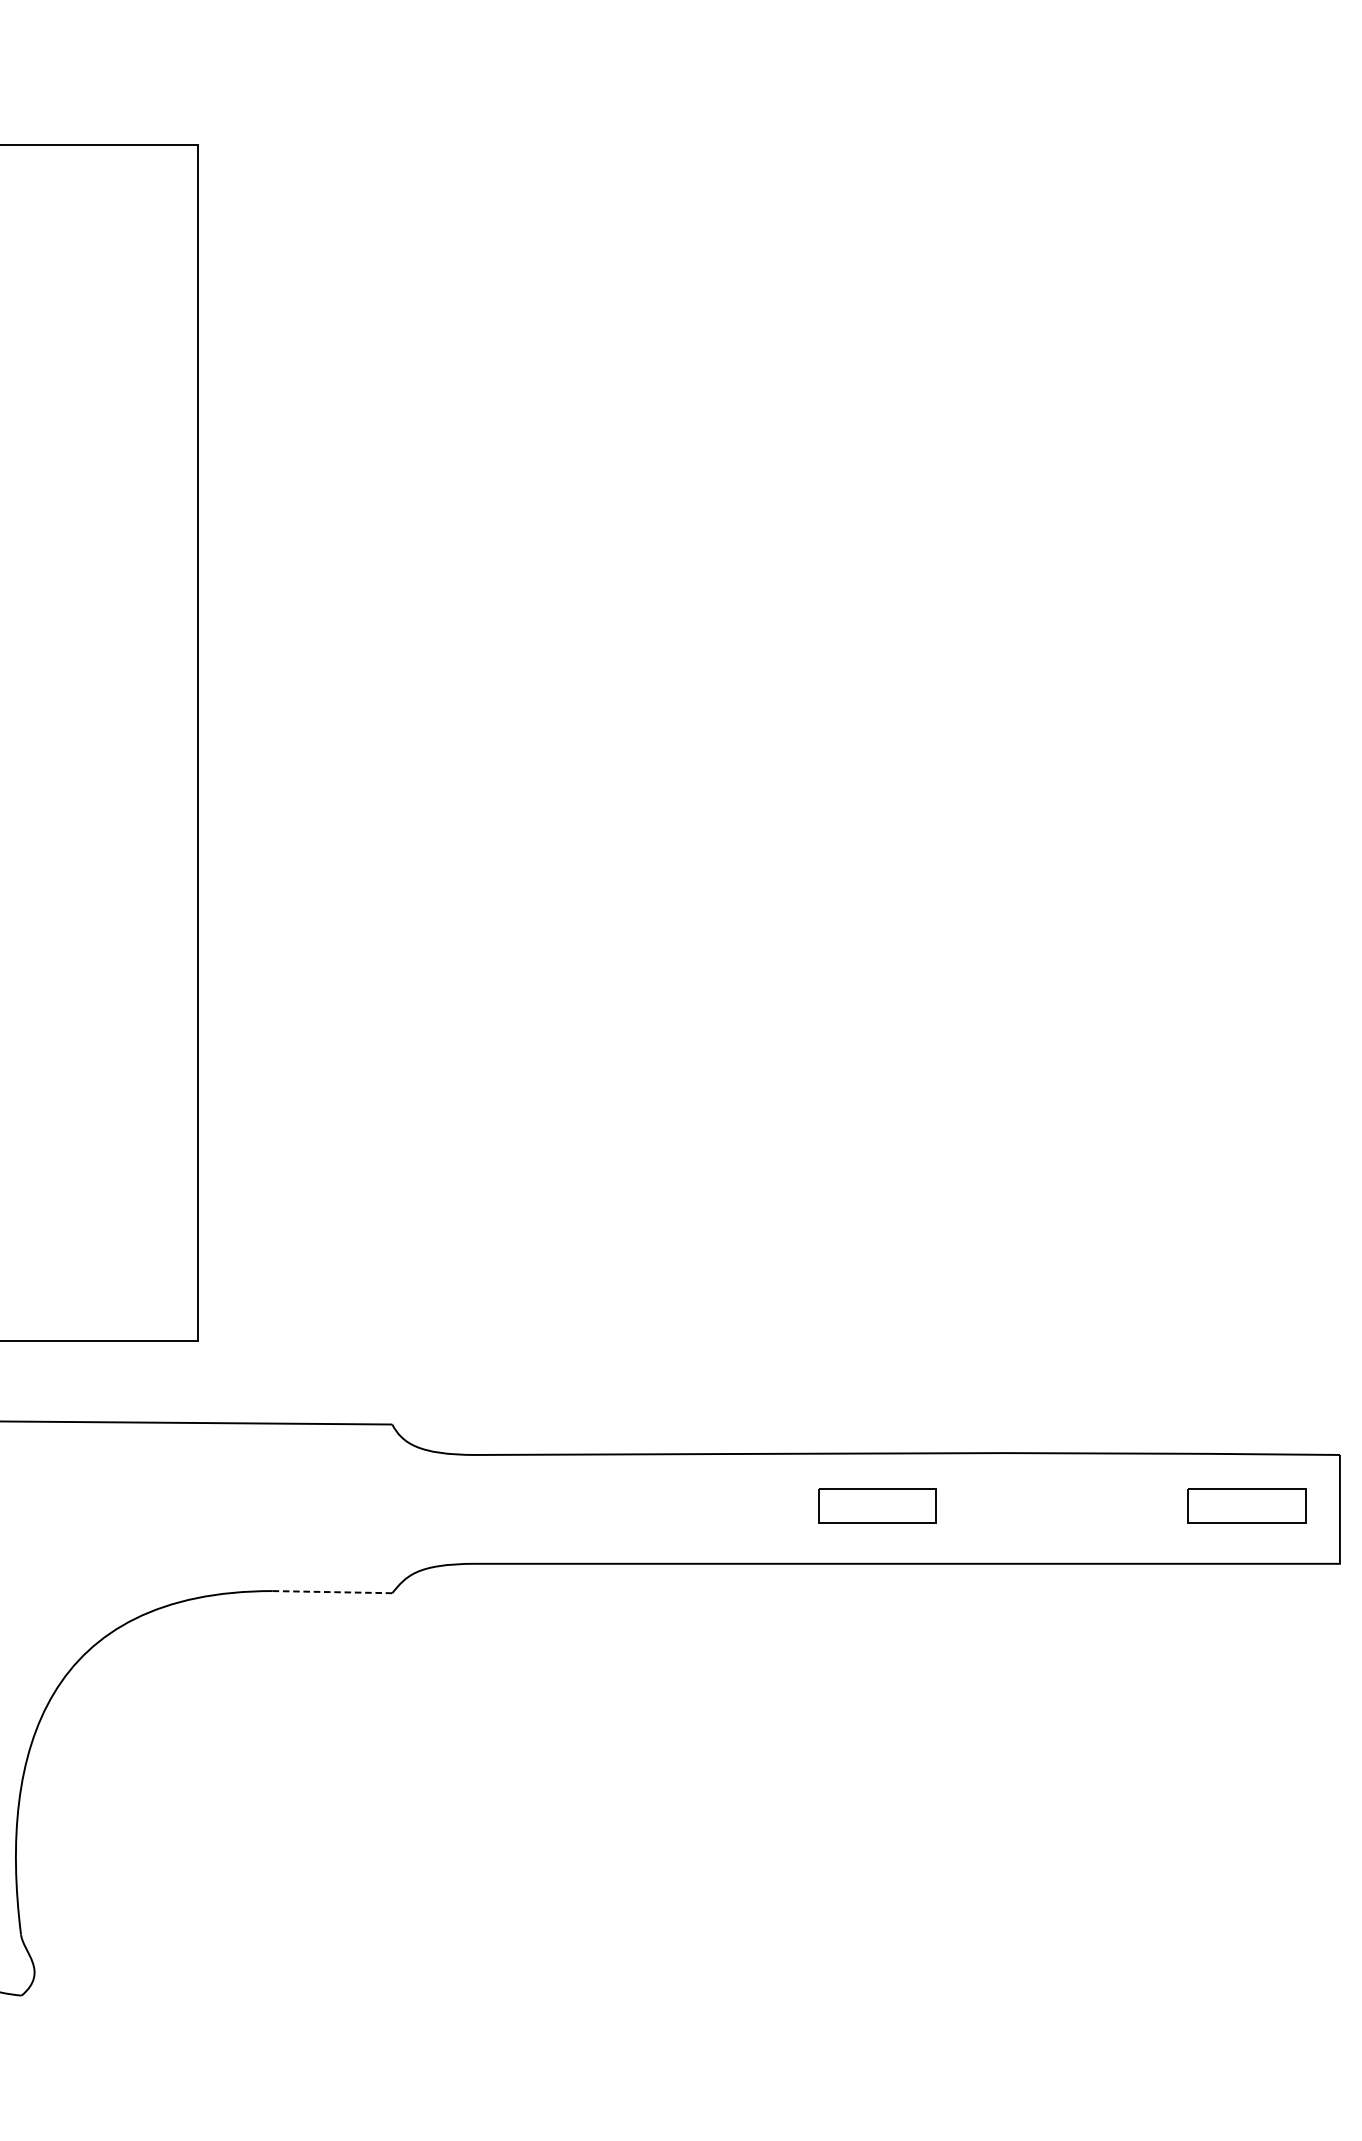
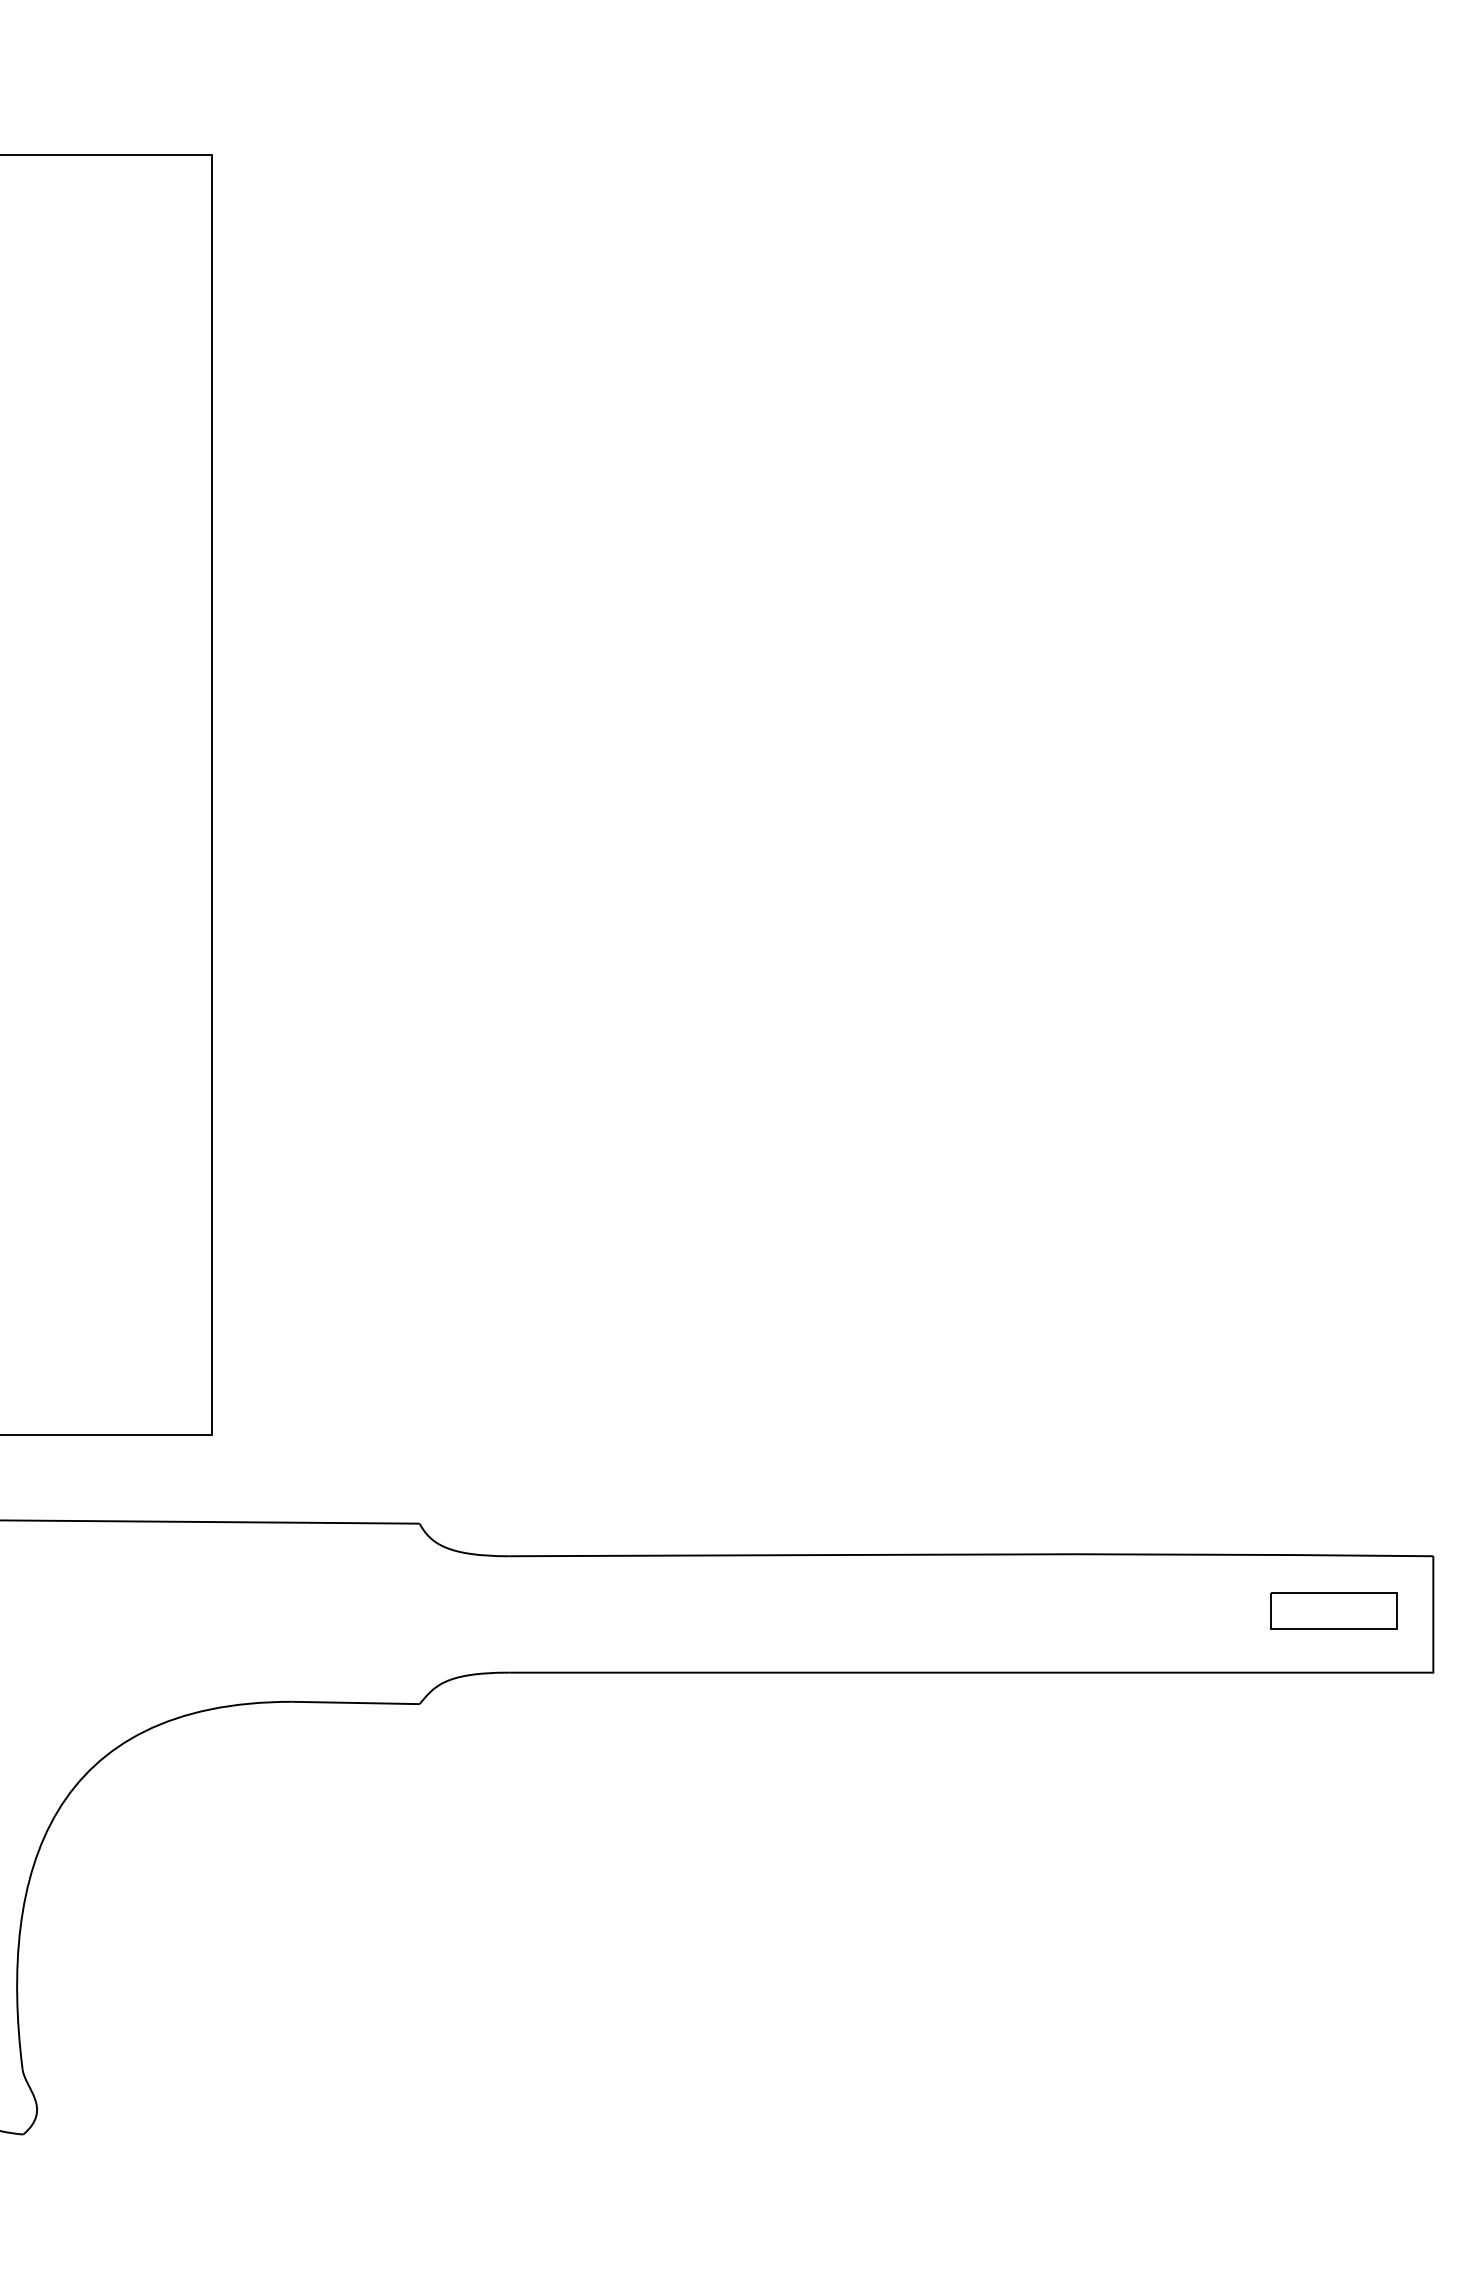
part: (877, 1505) -> (938, 1610), removed
line: (333, 1591) -> (356, 1702), dashed -> solid

